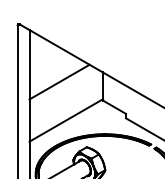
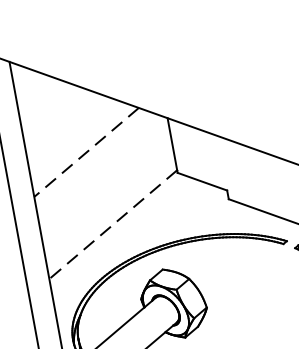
line: (59, 82) -> (86, 153), solid -> dashed
line: (65, 120) -> (111, 225), solid -> dashed

